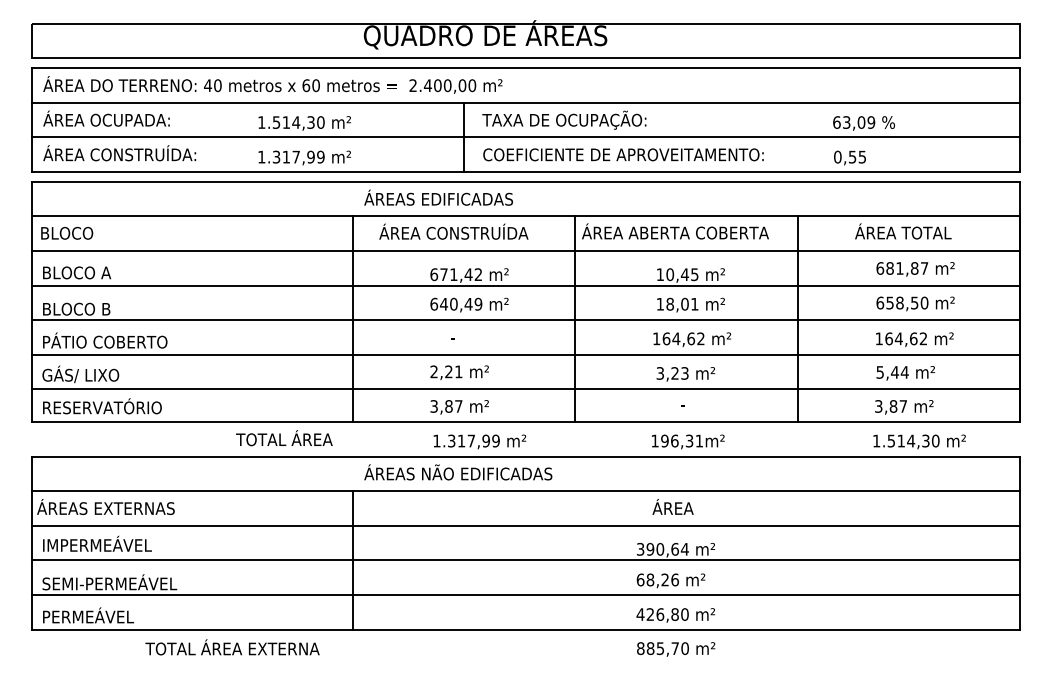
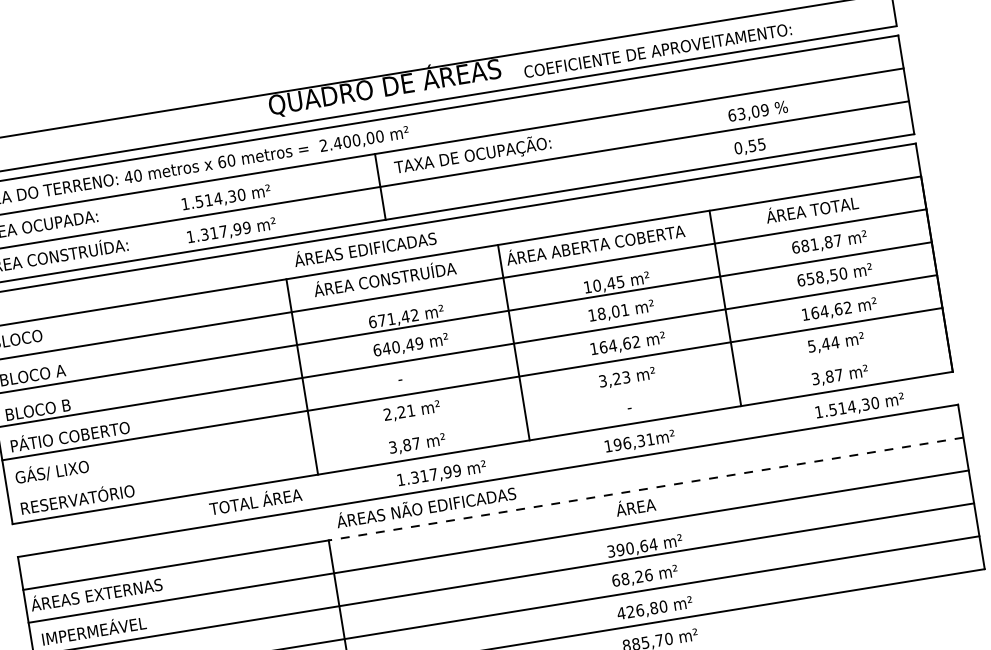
text: (623, 154) -> (657, 50), moved
line: (525, 389) -> (477, 417), removed
line: (686, 491) -> (646, 489), solid -> dashed

